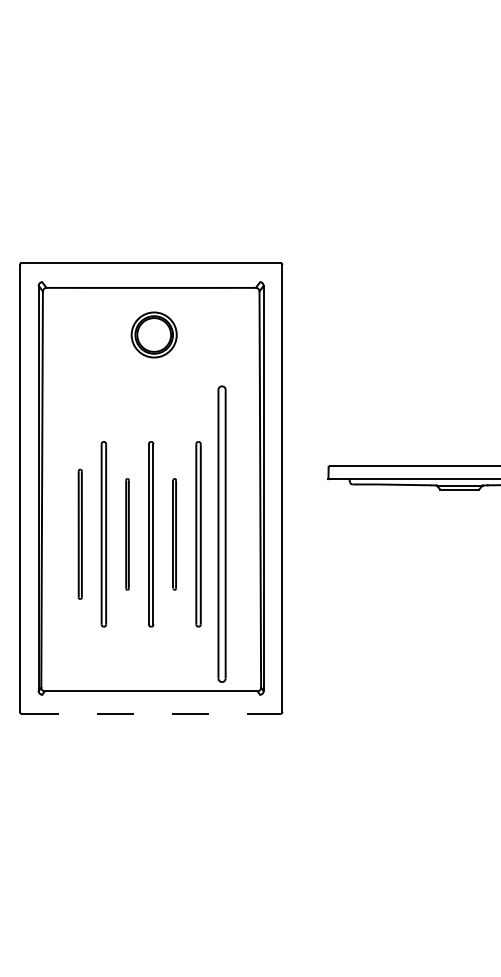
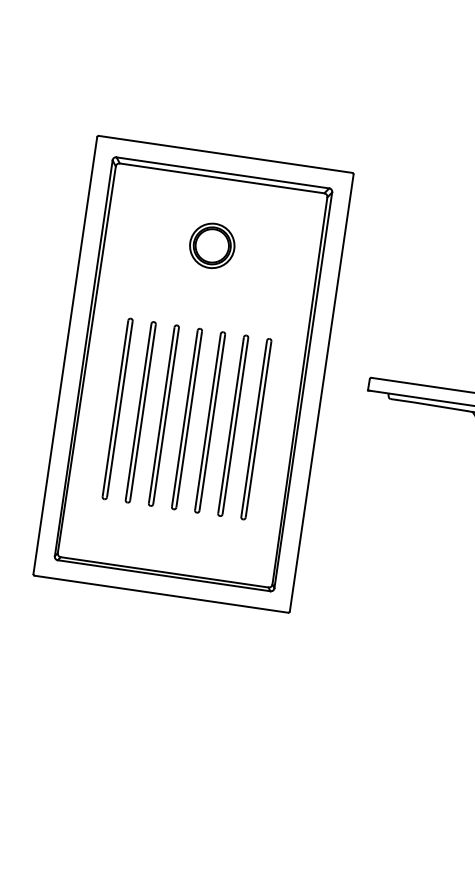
line: (151, 282) -> (223, 173), added
part: (153, 334) -> (211, 245), moved
part: (80, 534) -> (117, 409), size x1.43
part: (127, 534) -> (163, 415), size x1.67
part: (174, 534) -> (209, 422), size x1.67
part: (222, 534) -> (256, 429), size x0.62
line: (151, 694) -> (164, 575), added
line: (151, 713) -> (161, 594), dashed -> solid

